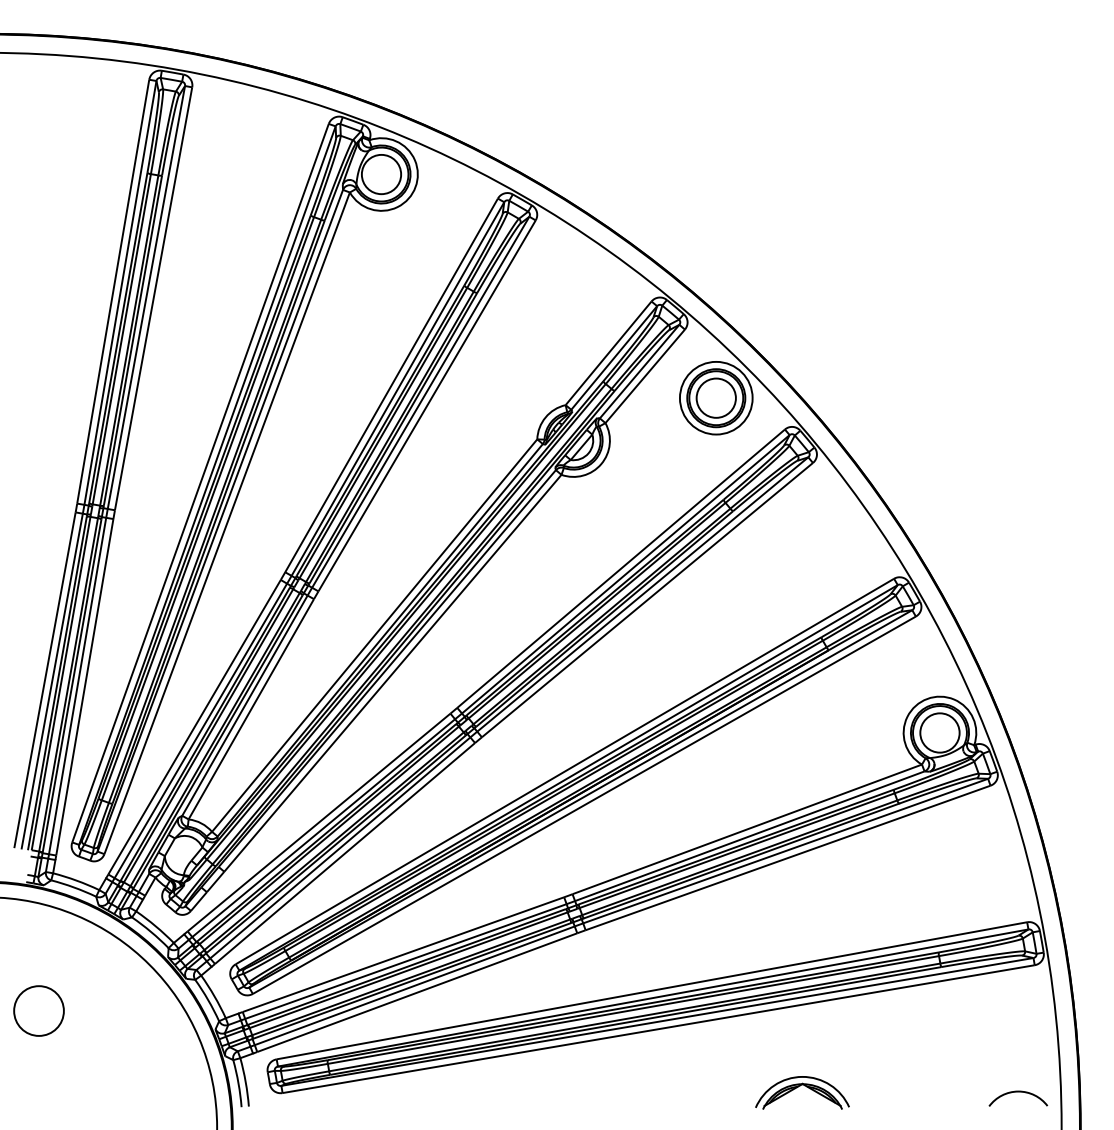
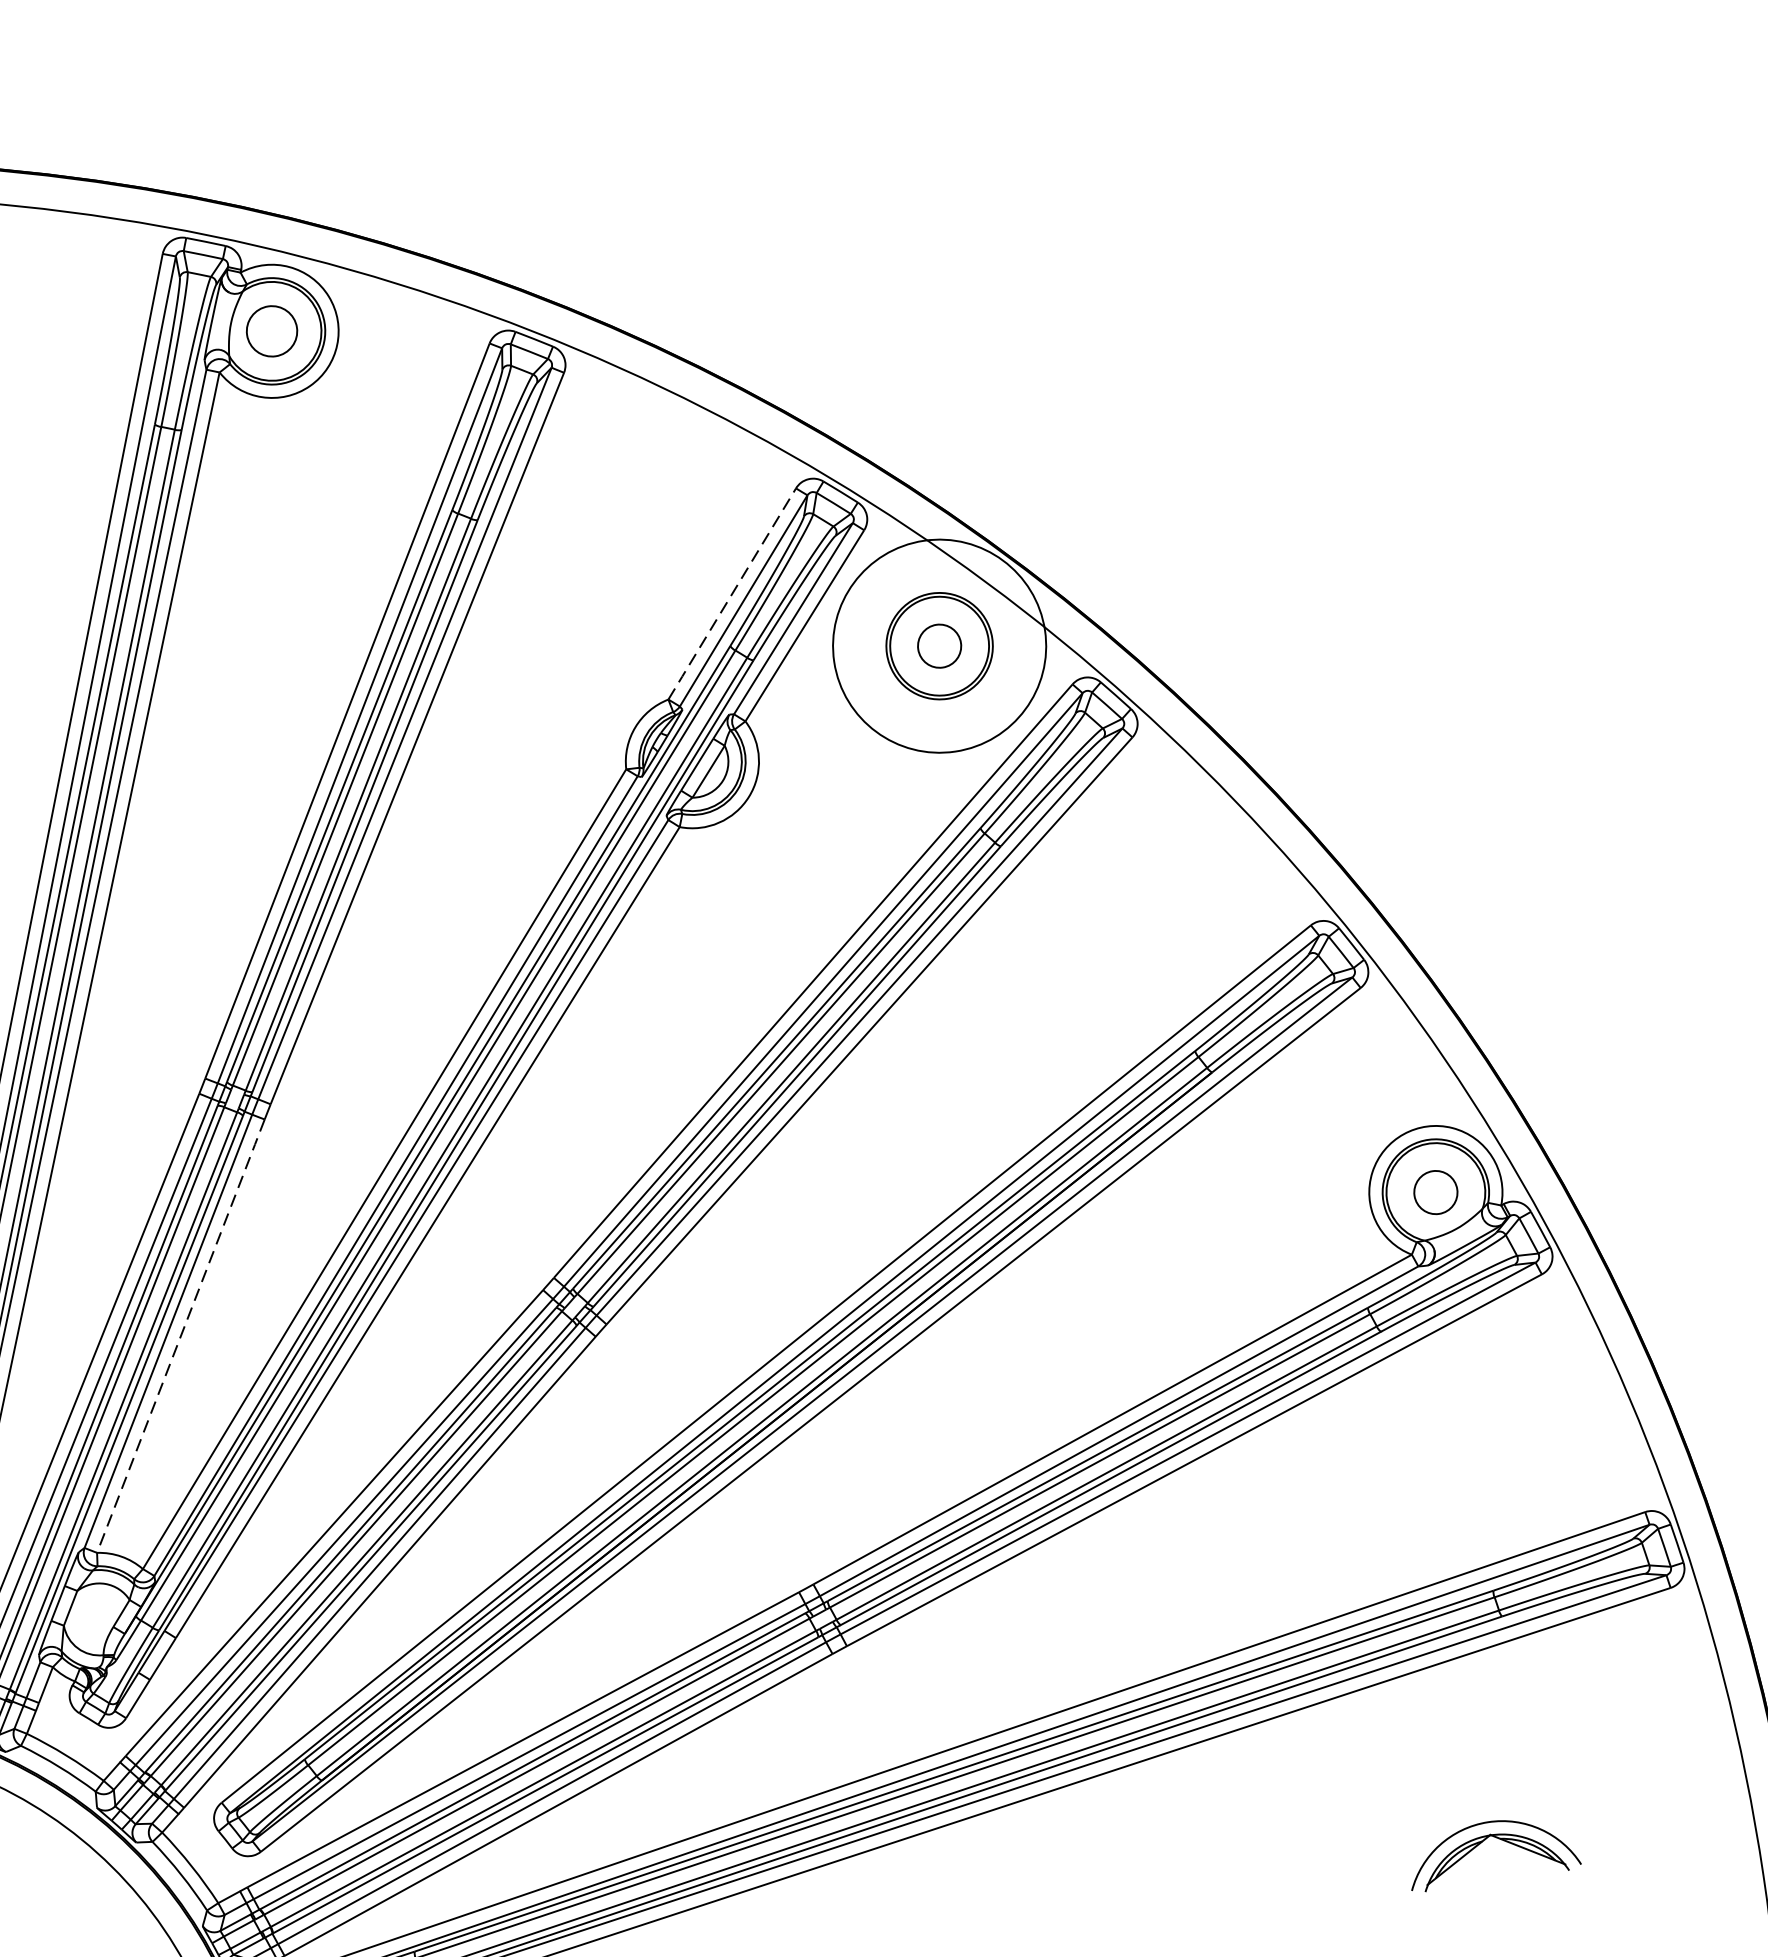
circle: (381, 174) -> (272, 331), size x0.7
line: (608, 353) -> (732, 594), solid -> dashed
circle: (715, 397) -> (937, 645), size x0.6
circle: (715, 397) -> (937, 645), size x1.6
line: (251, 708) -> (181, 1334), solid -> dashed
circle: (939, 732) -> (1434, 1191), size x0.6
part: (800, 1086) -> (1487, 1840), moved
arc: (1018, 1092) -> (1675, 1823), removed

